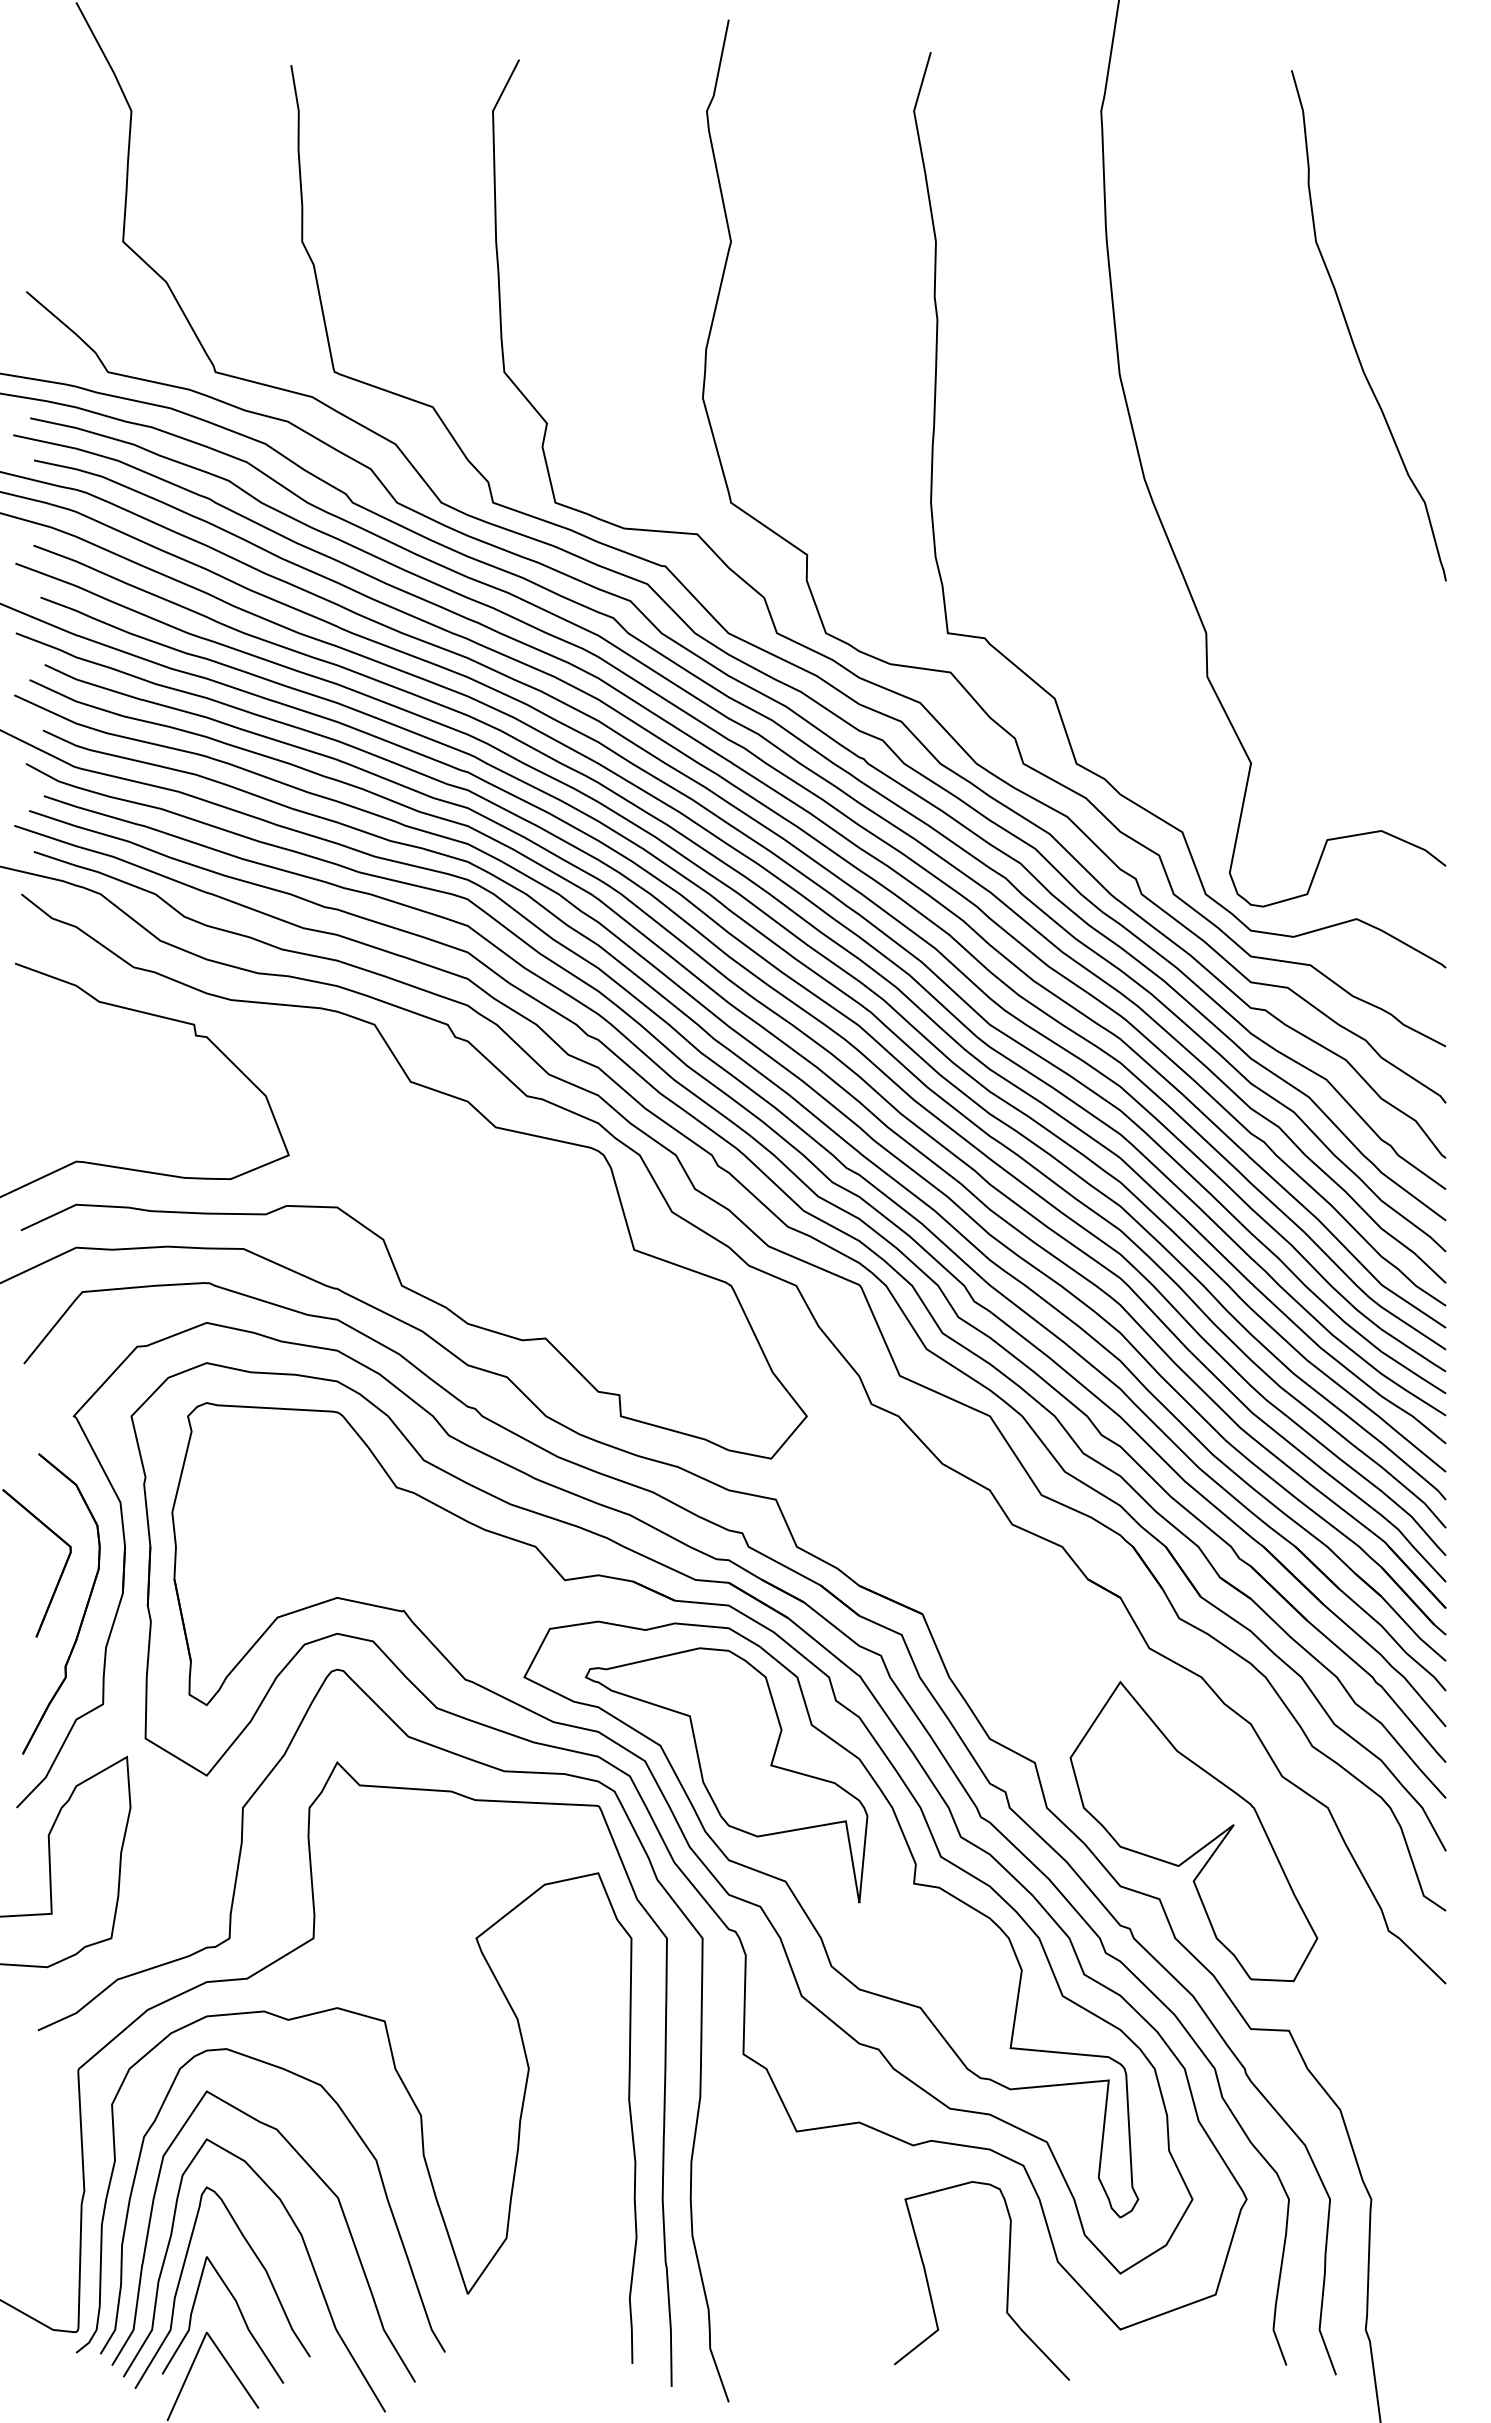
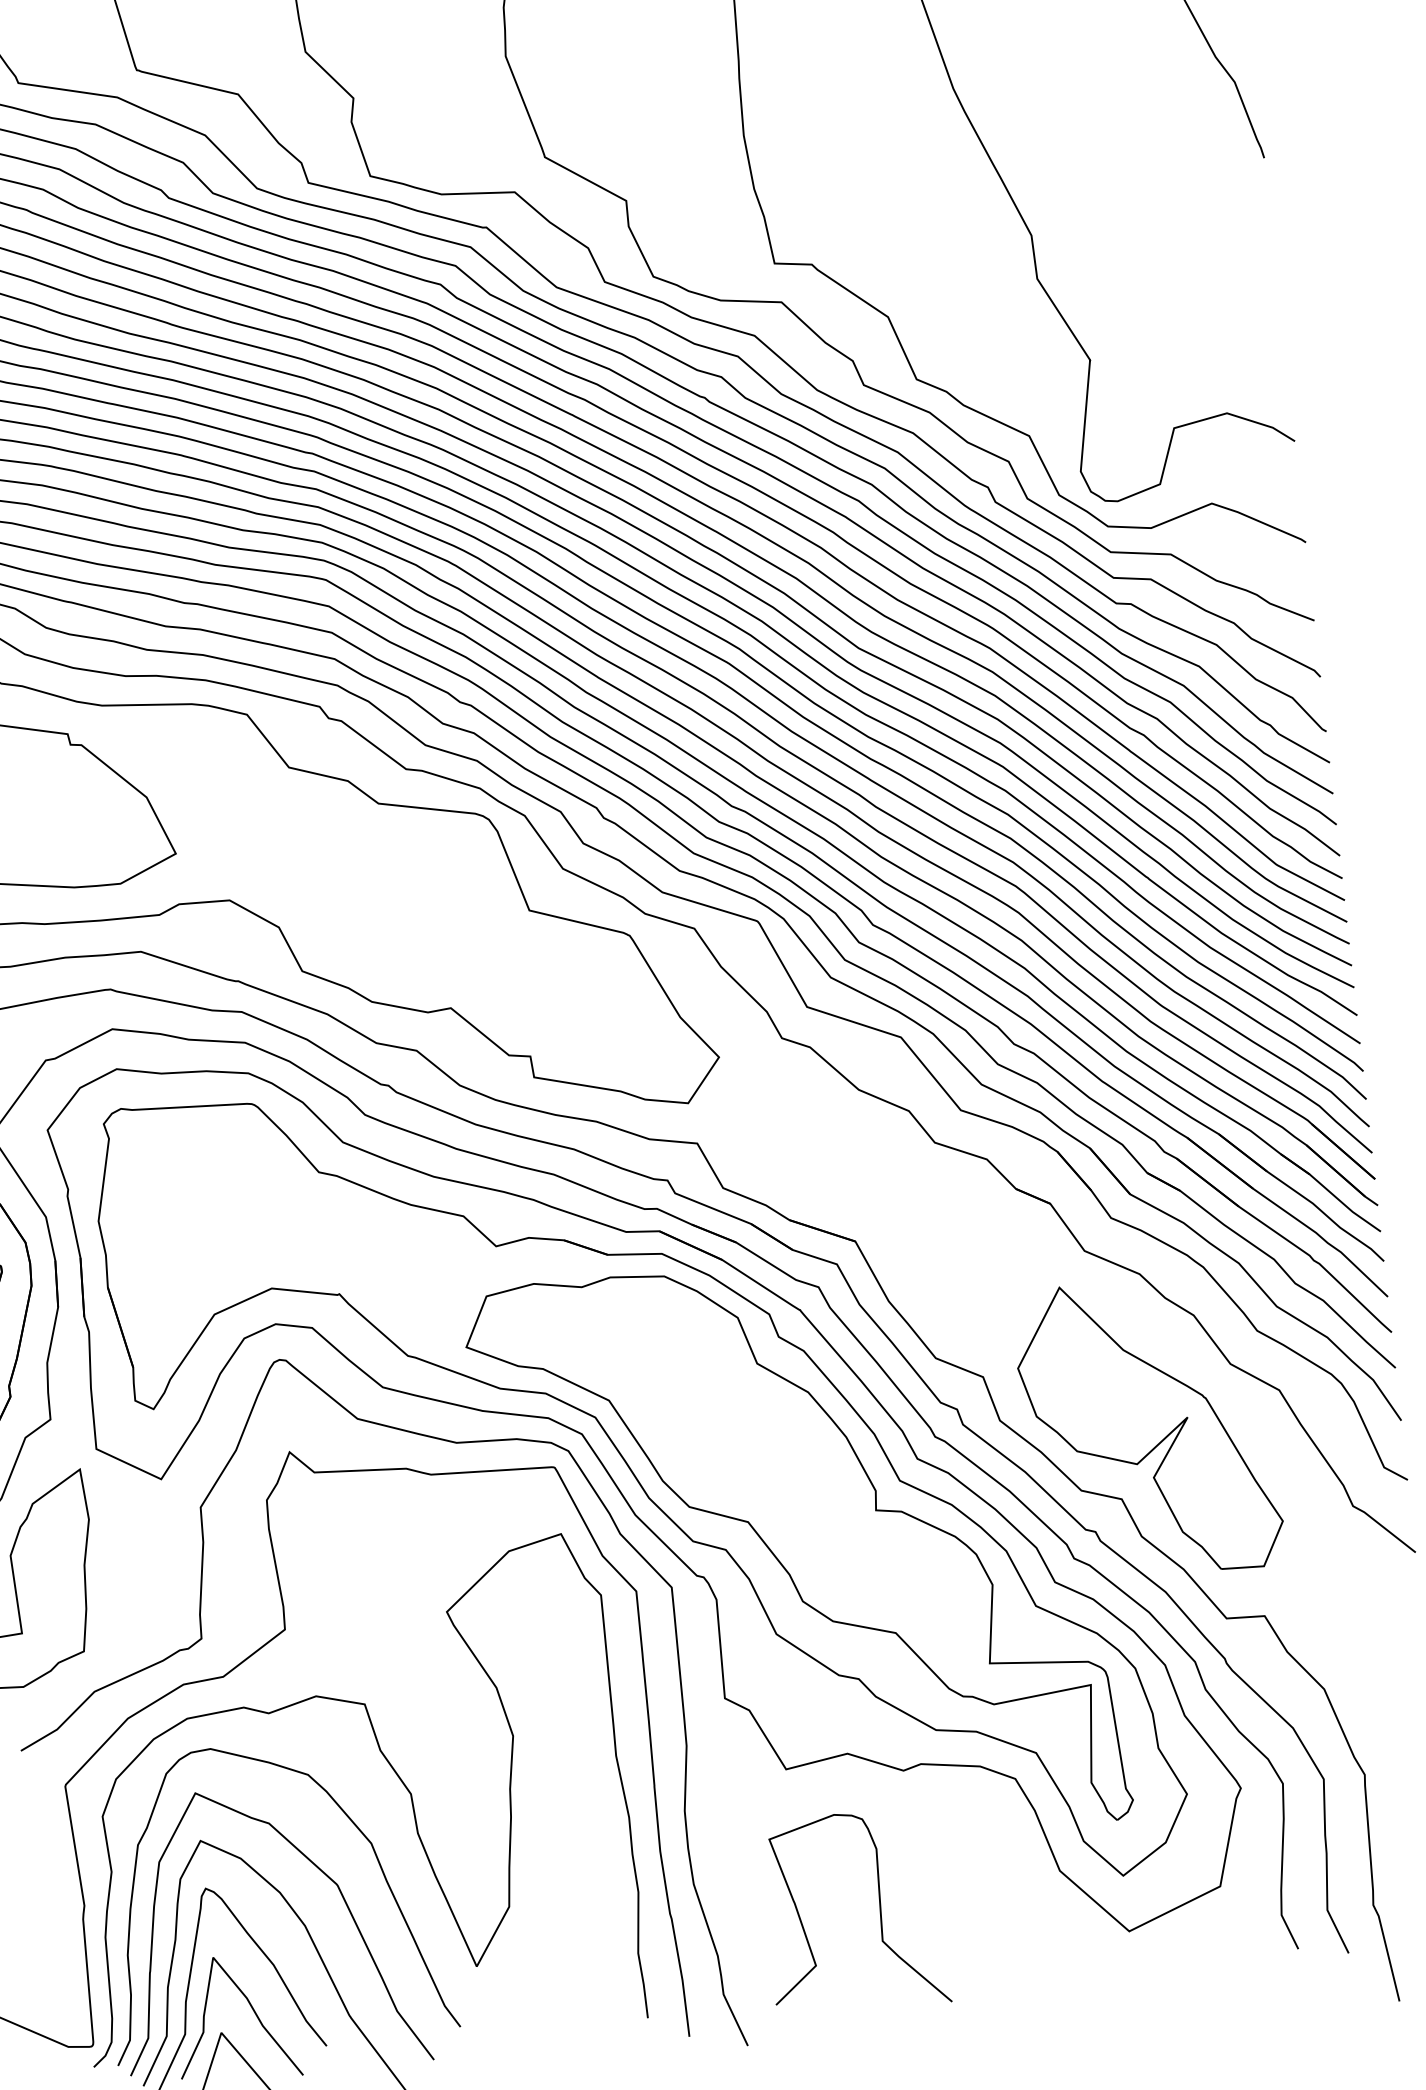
part: (726, 1775) -> (677, 1423), removed
curve: (1007, 2280) -> (879, 1909), moved

